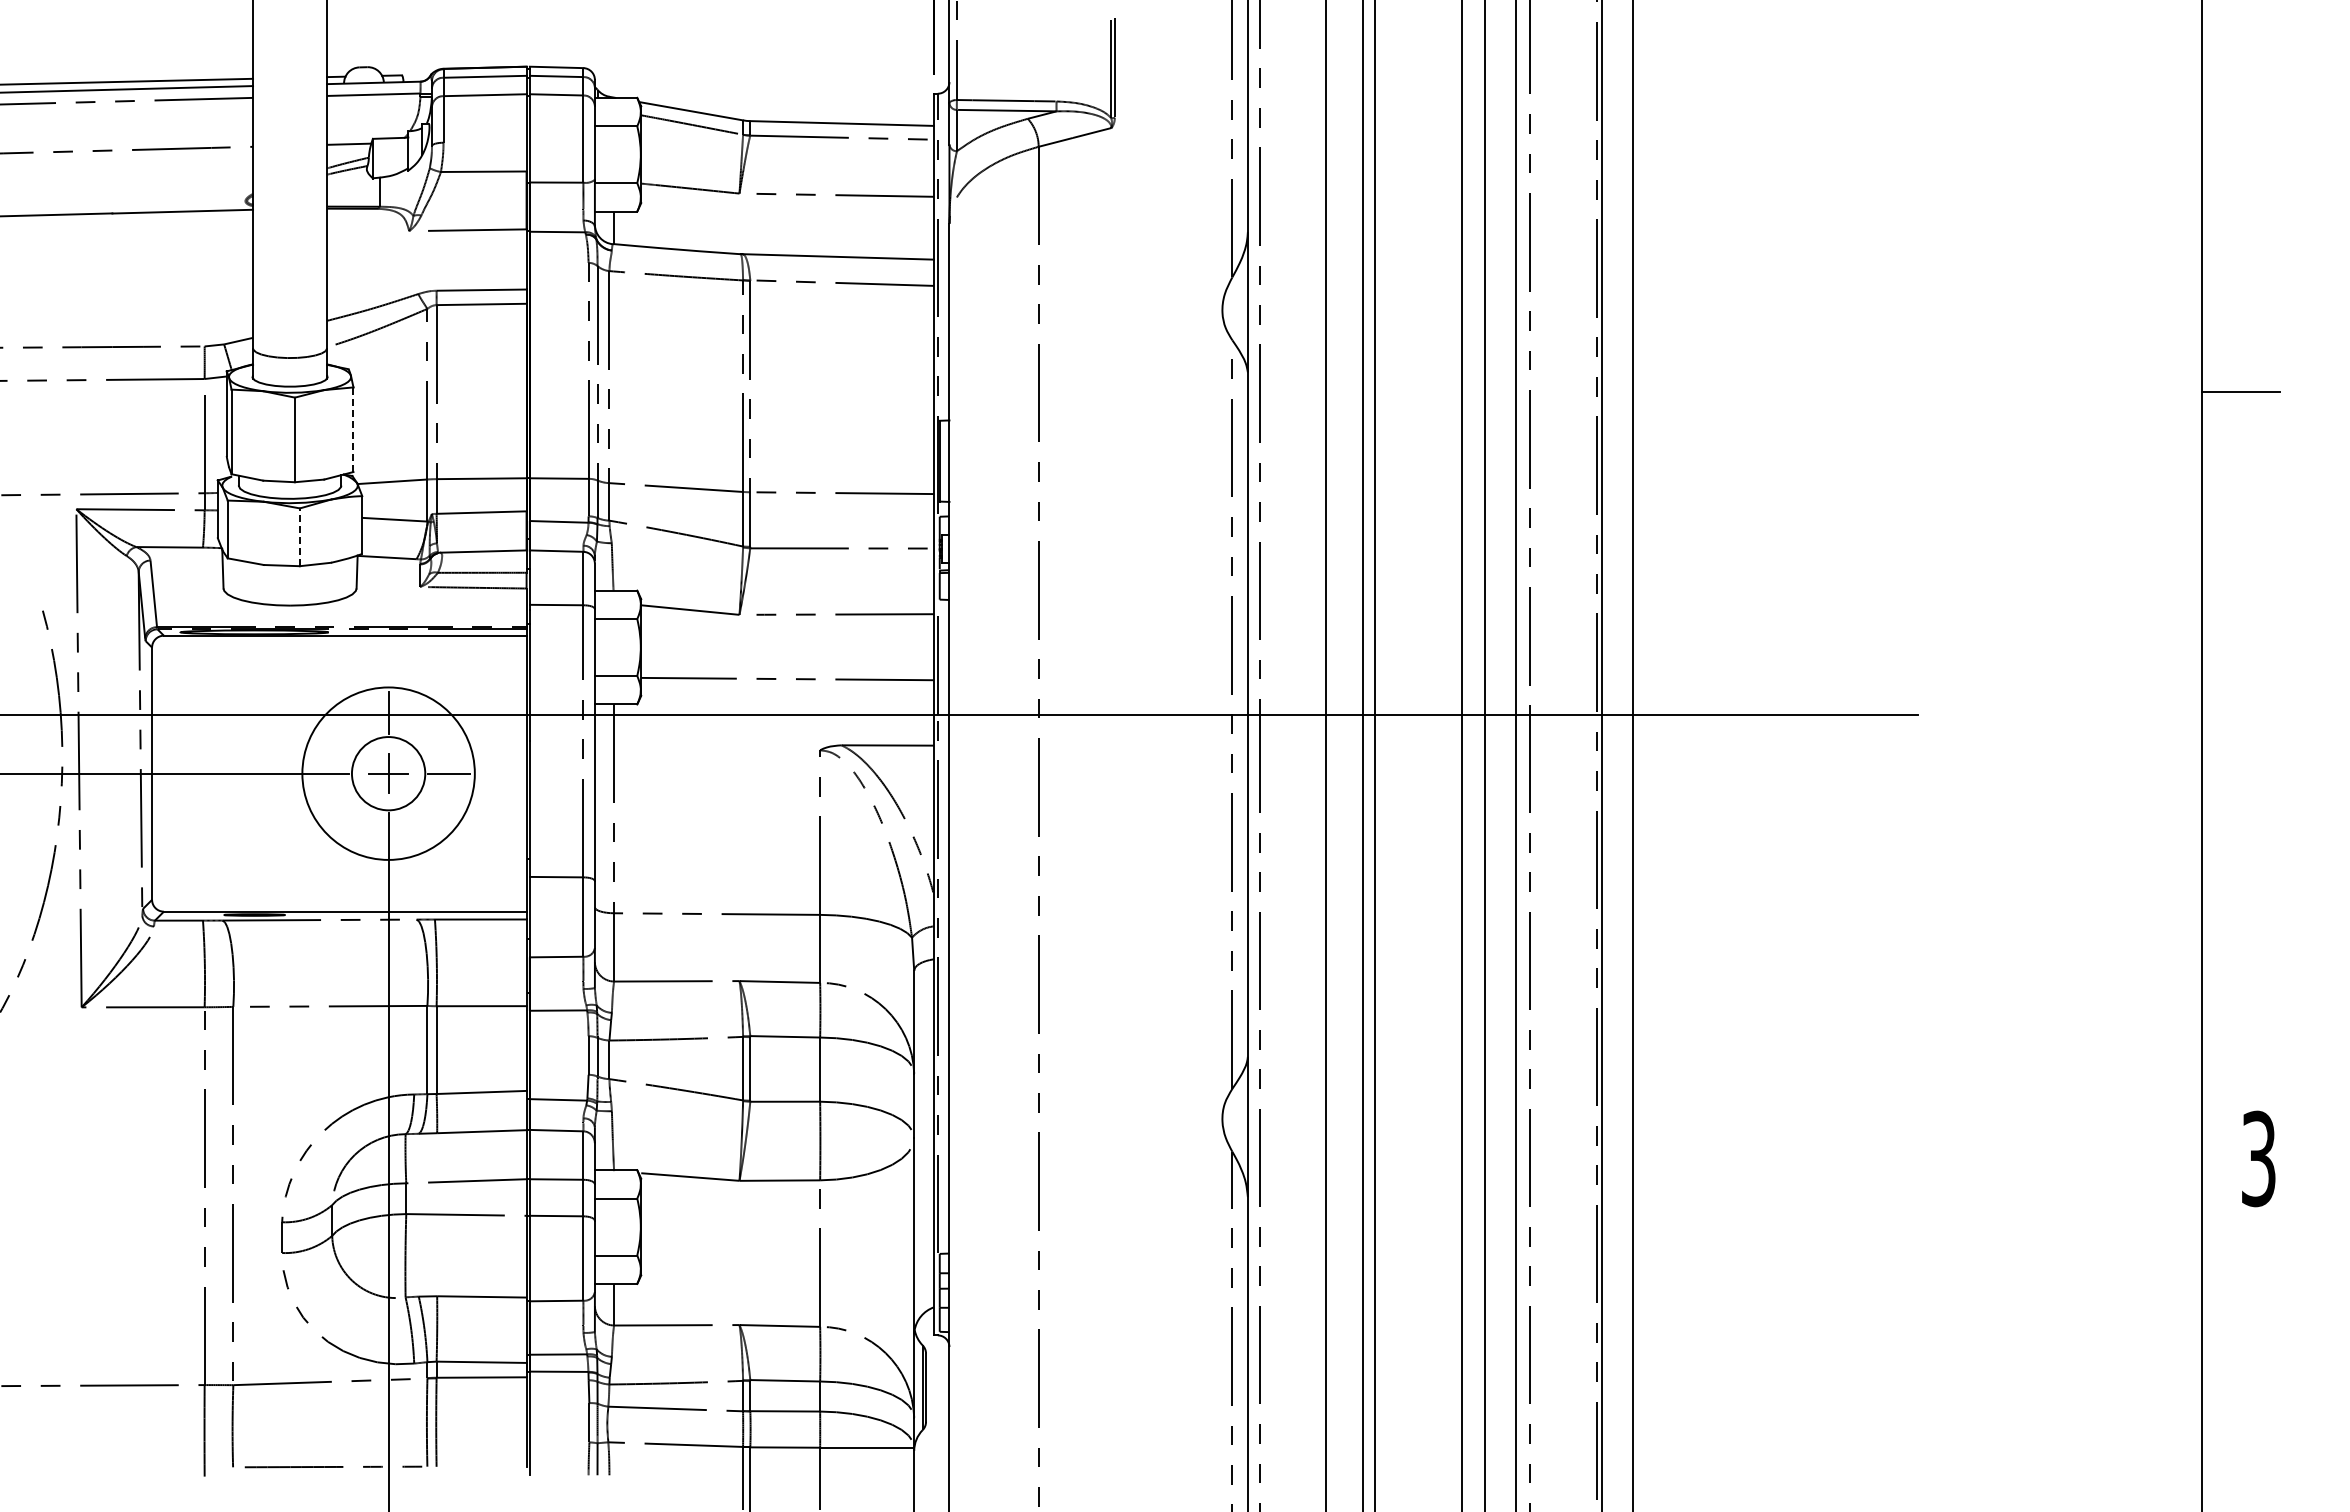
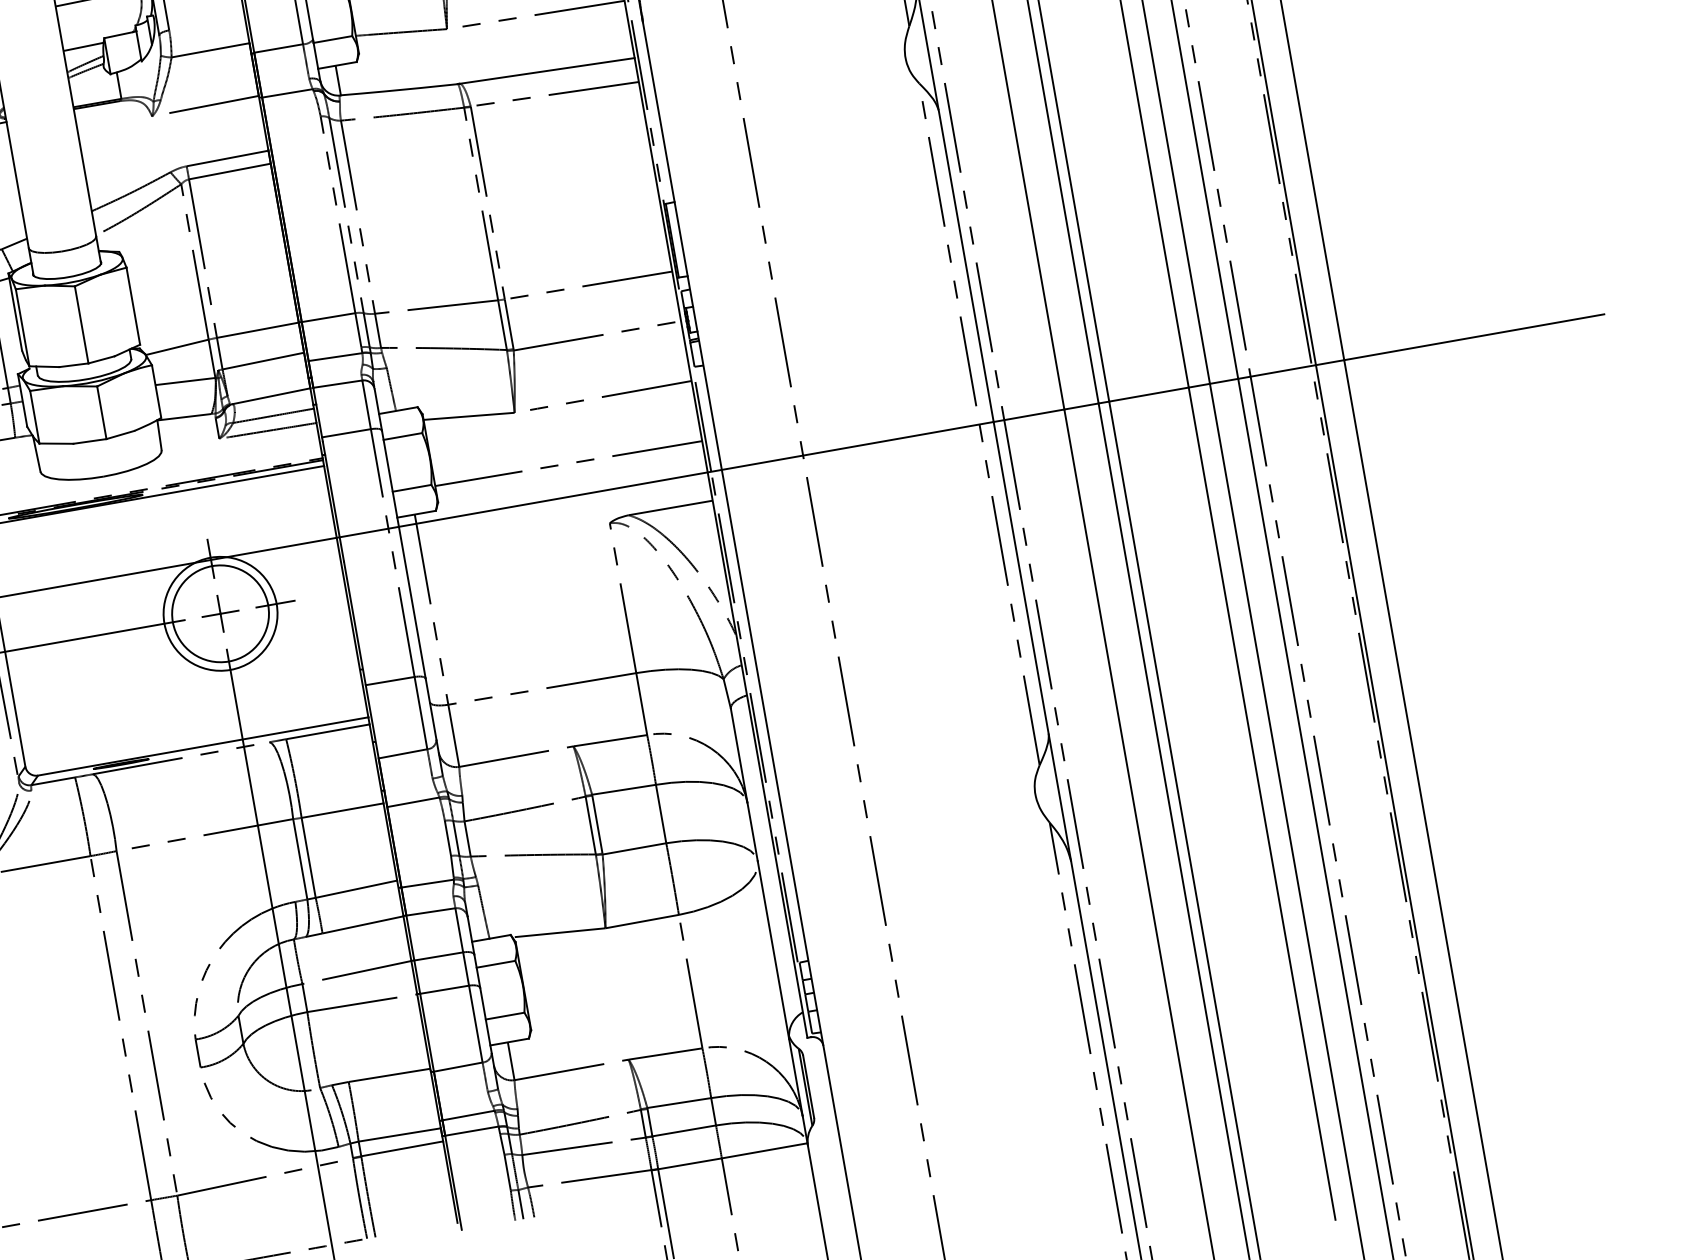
line: (353, 429) -> (133, 305), dashed -> solid
line: (299, 537) -> (101, 413), dashed -> solid
circle: (388, 773) -> (220, 613), size x0.71
circle: (388, 773) -> (220, 613), size x1.43

